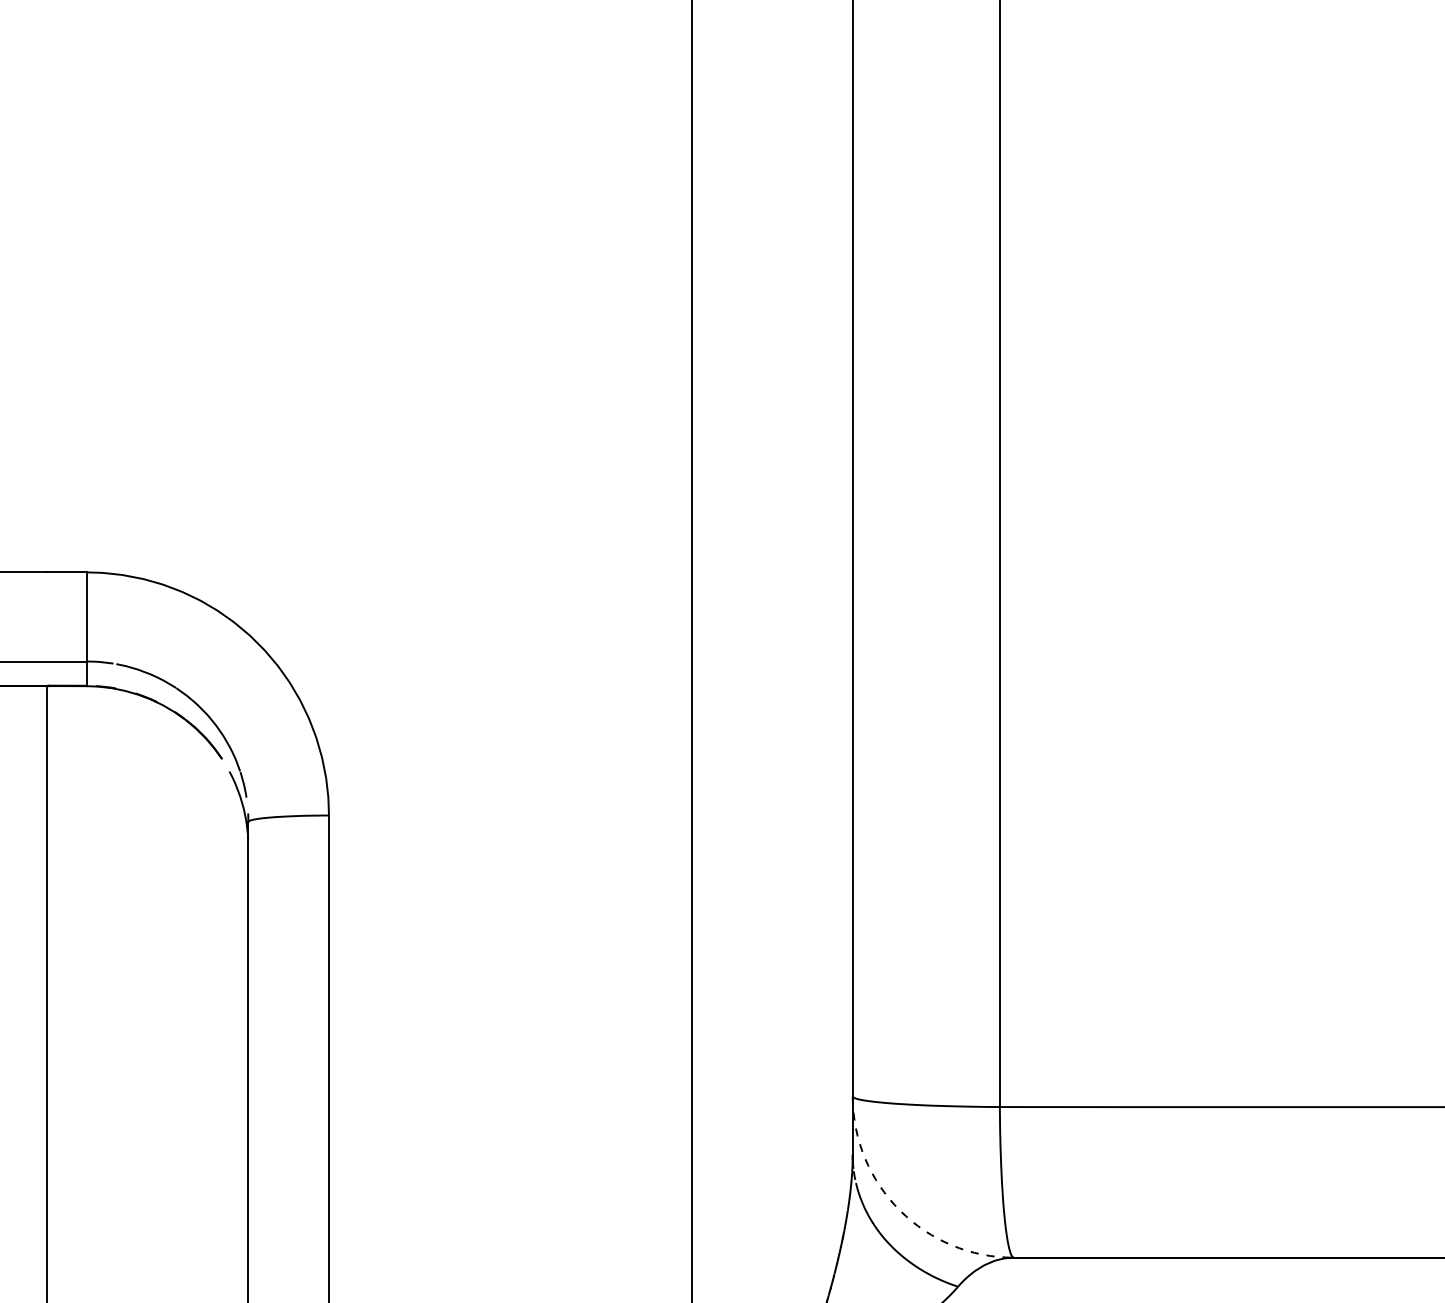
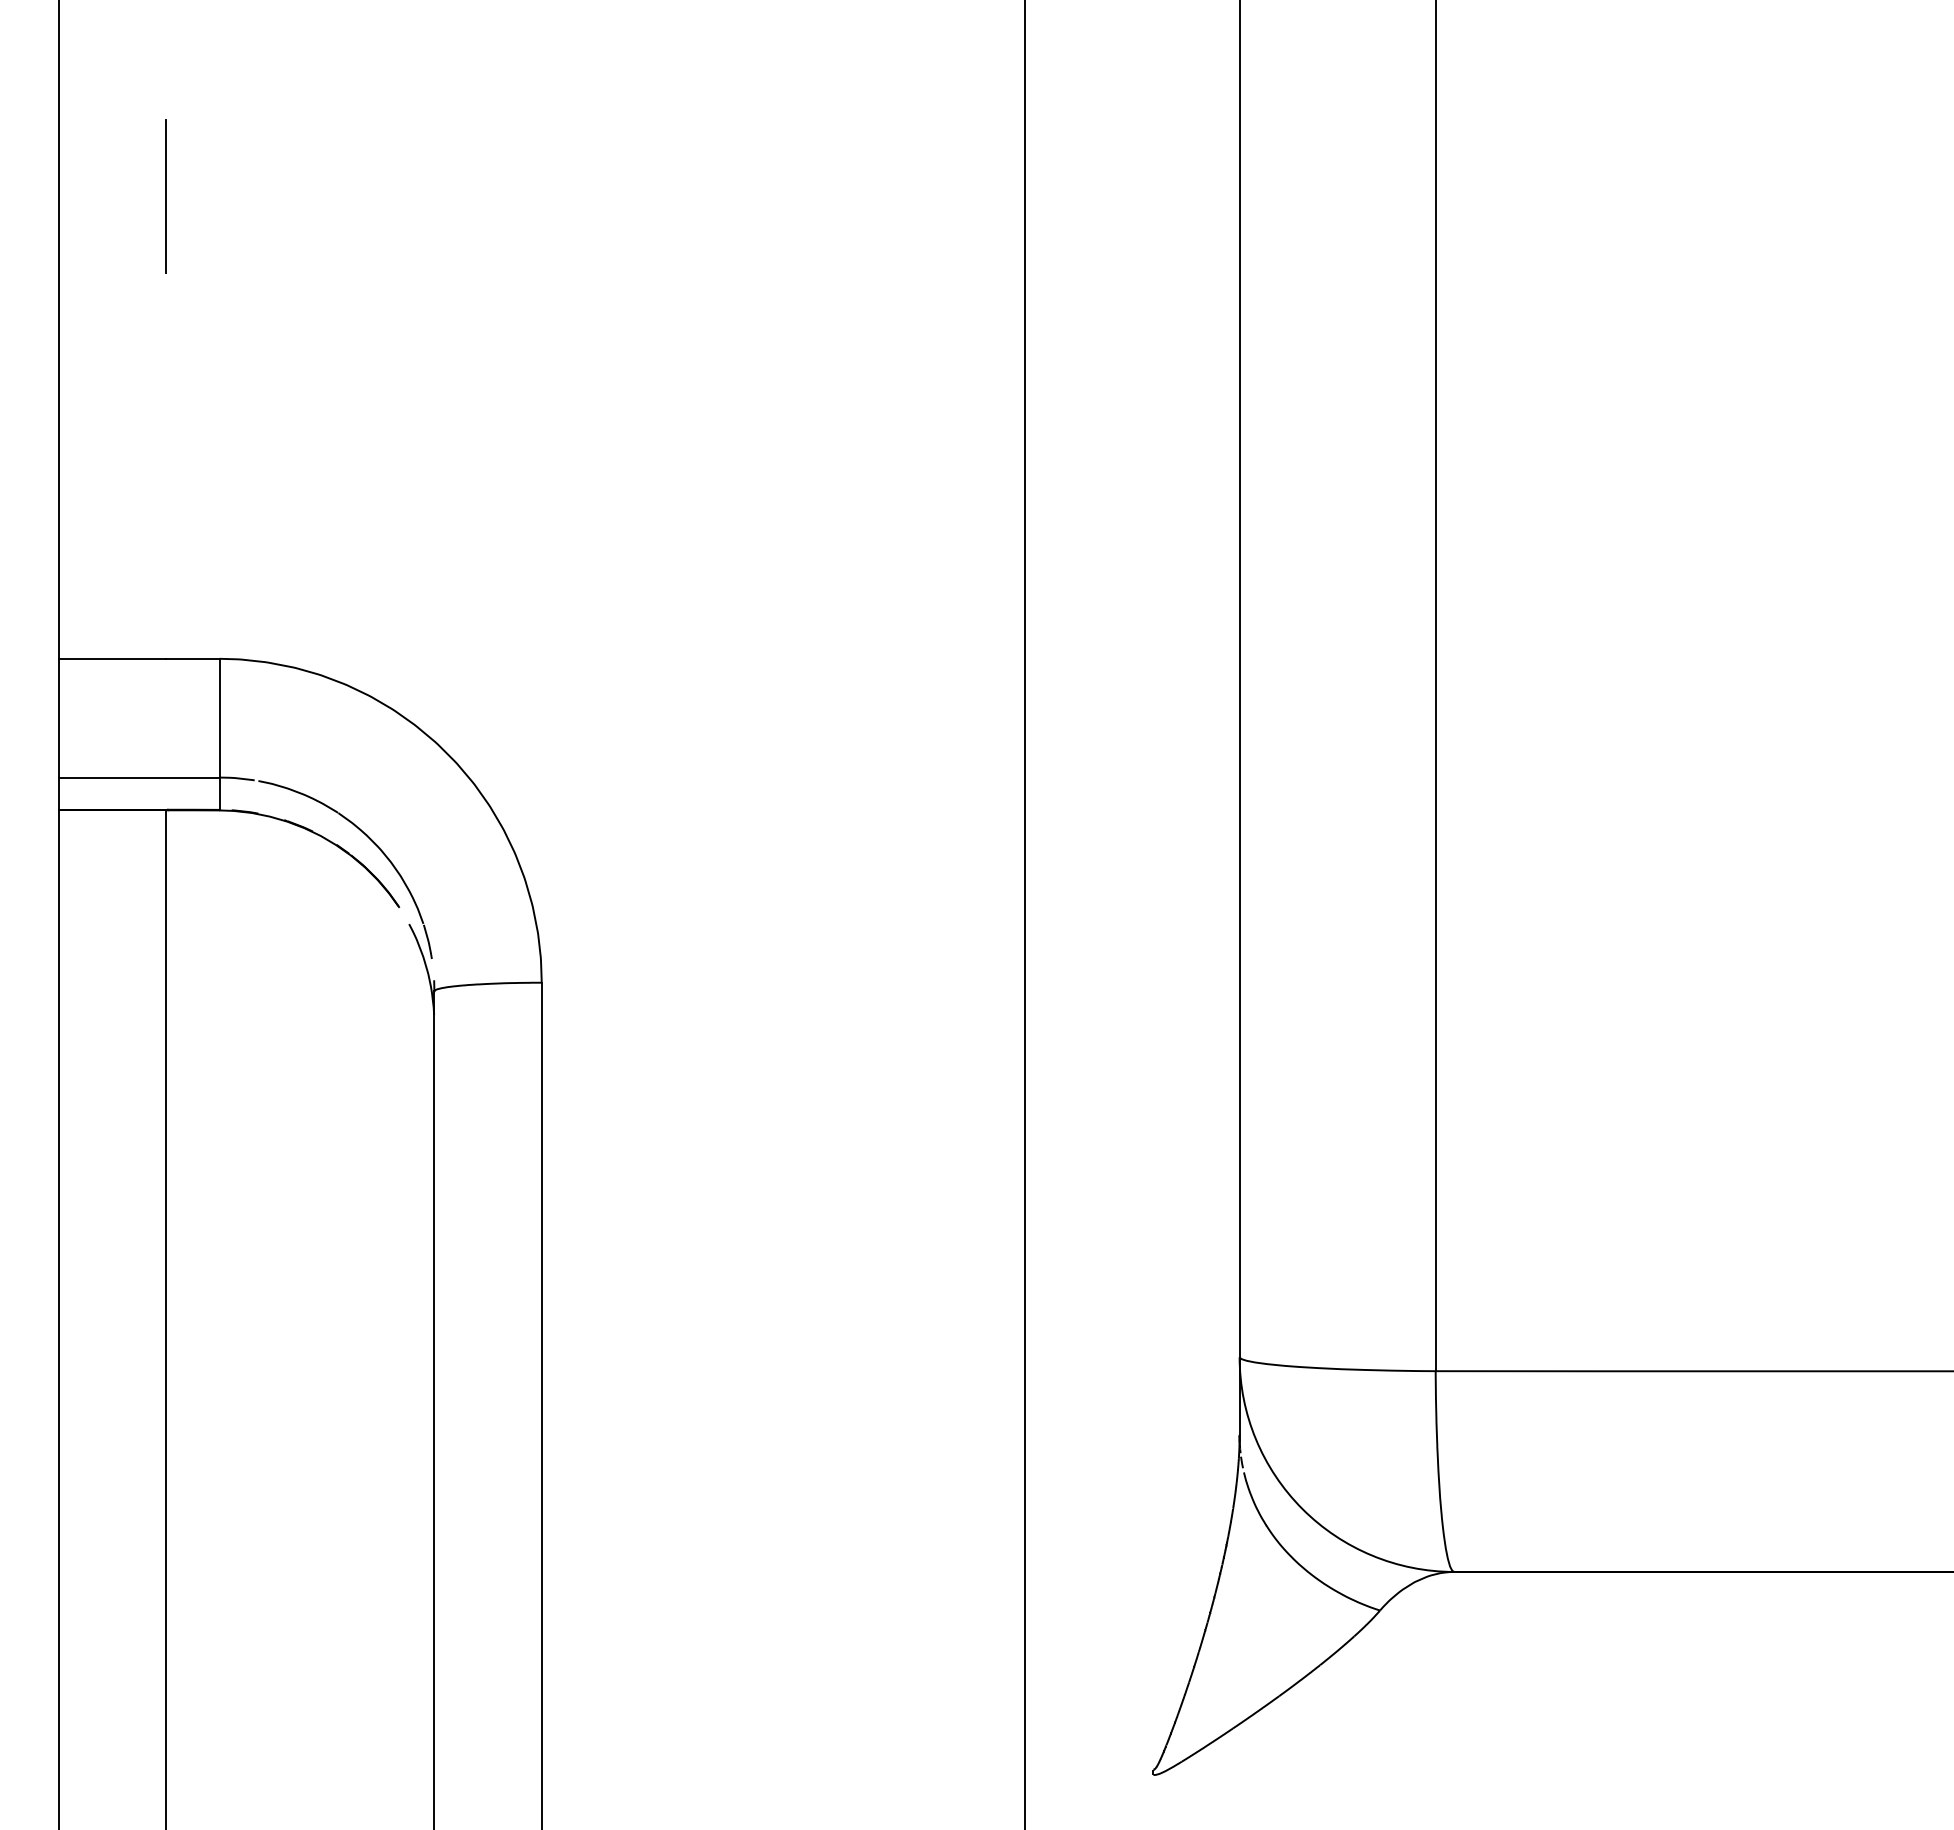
line: (46, 225) -> (165, 196), added
arc: (899, 1210) -> (1302, 1509), dashed -> solid

